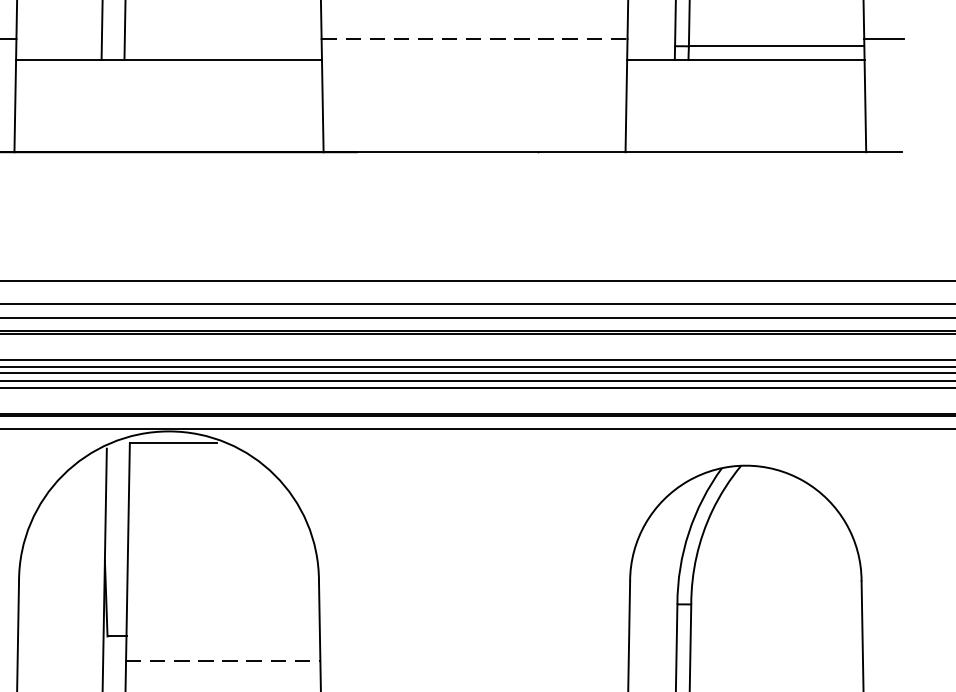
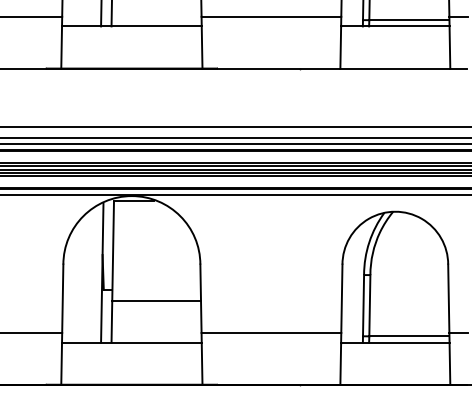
line: (474, 38) -> (271, 16), dashed -> solid
line: (225, 662) -> (157, 301), dashed -> solid

